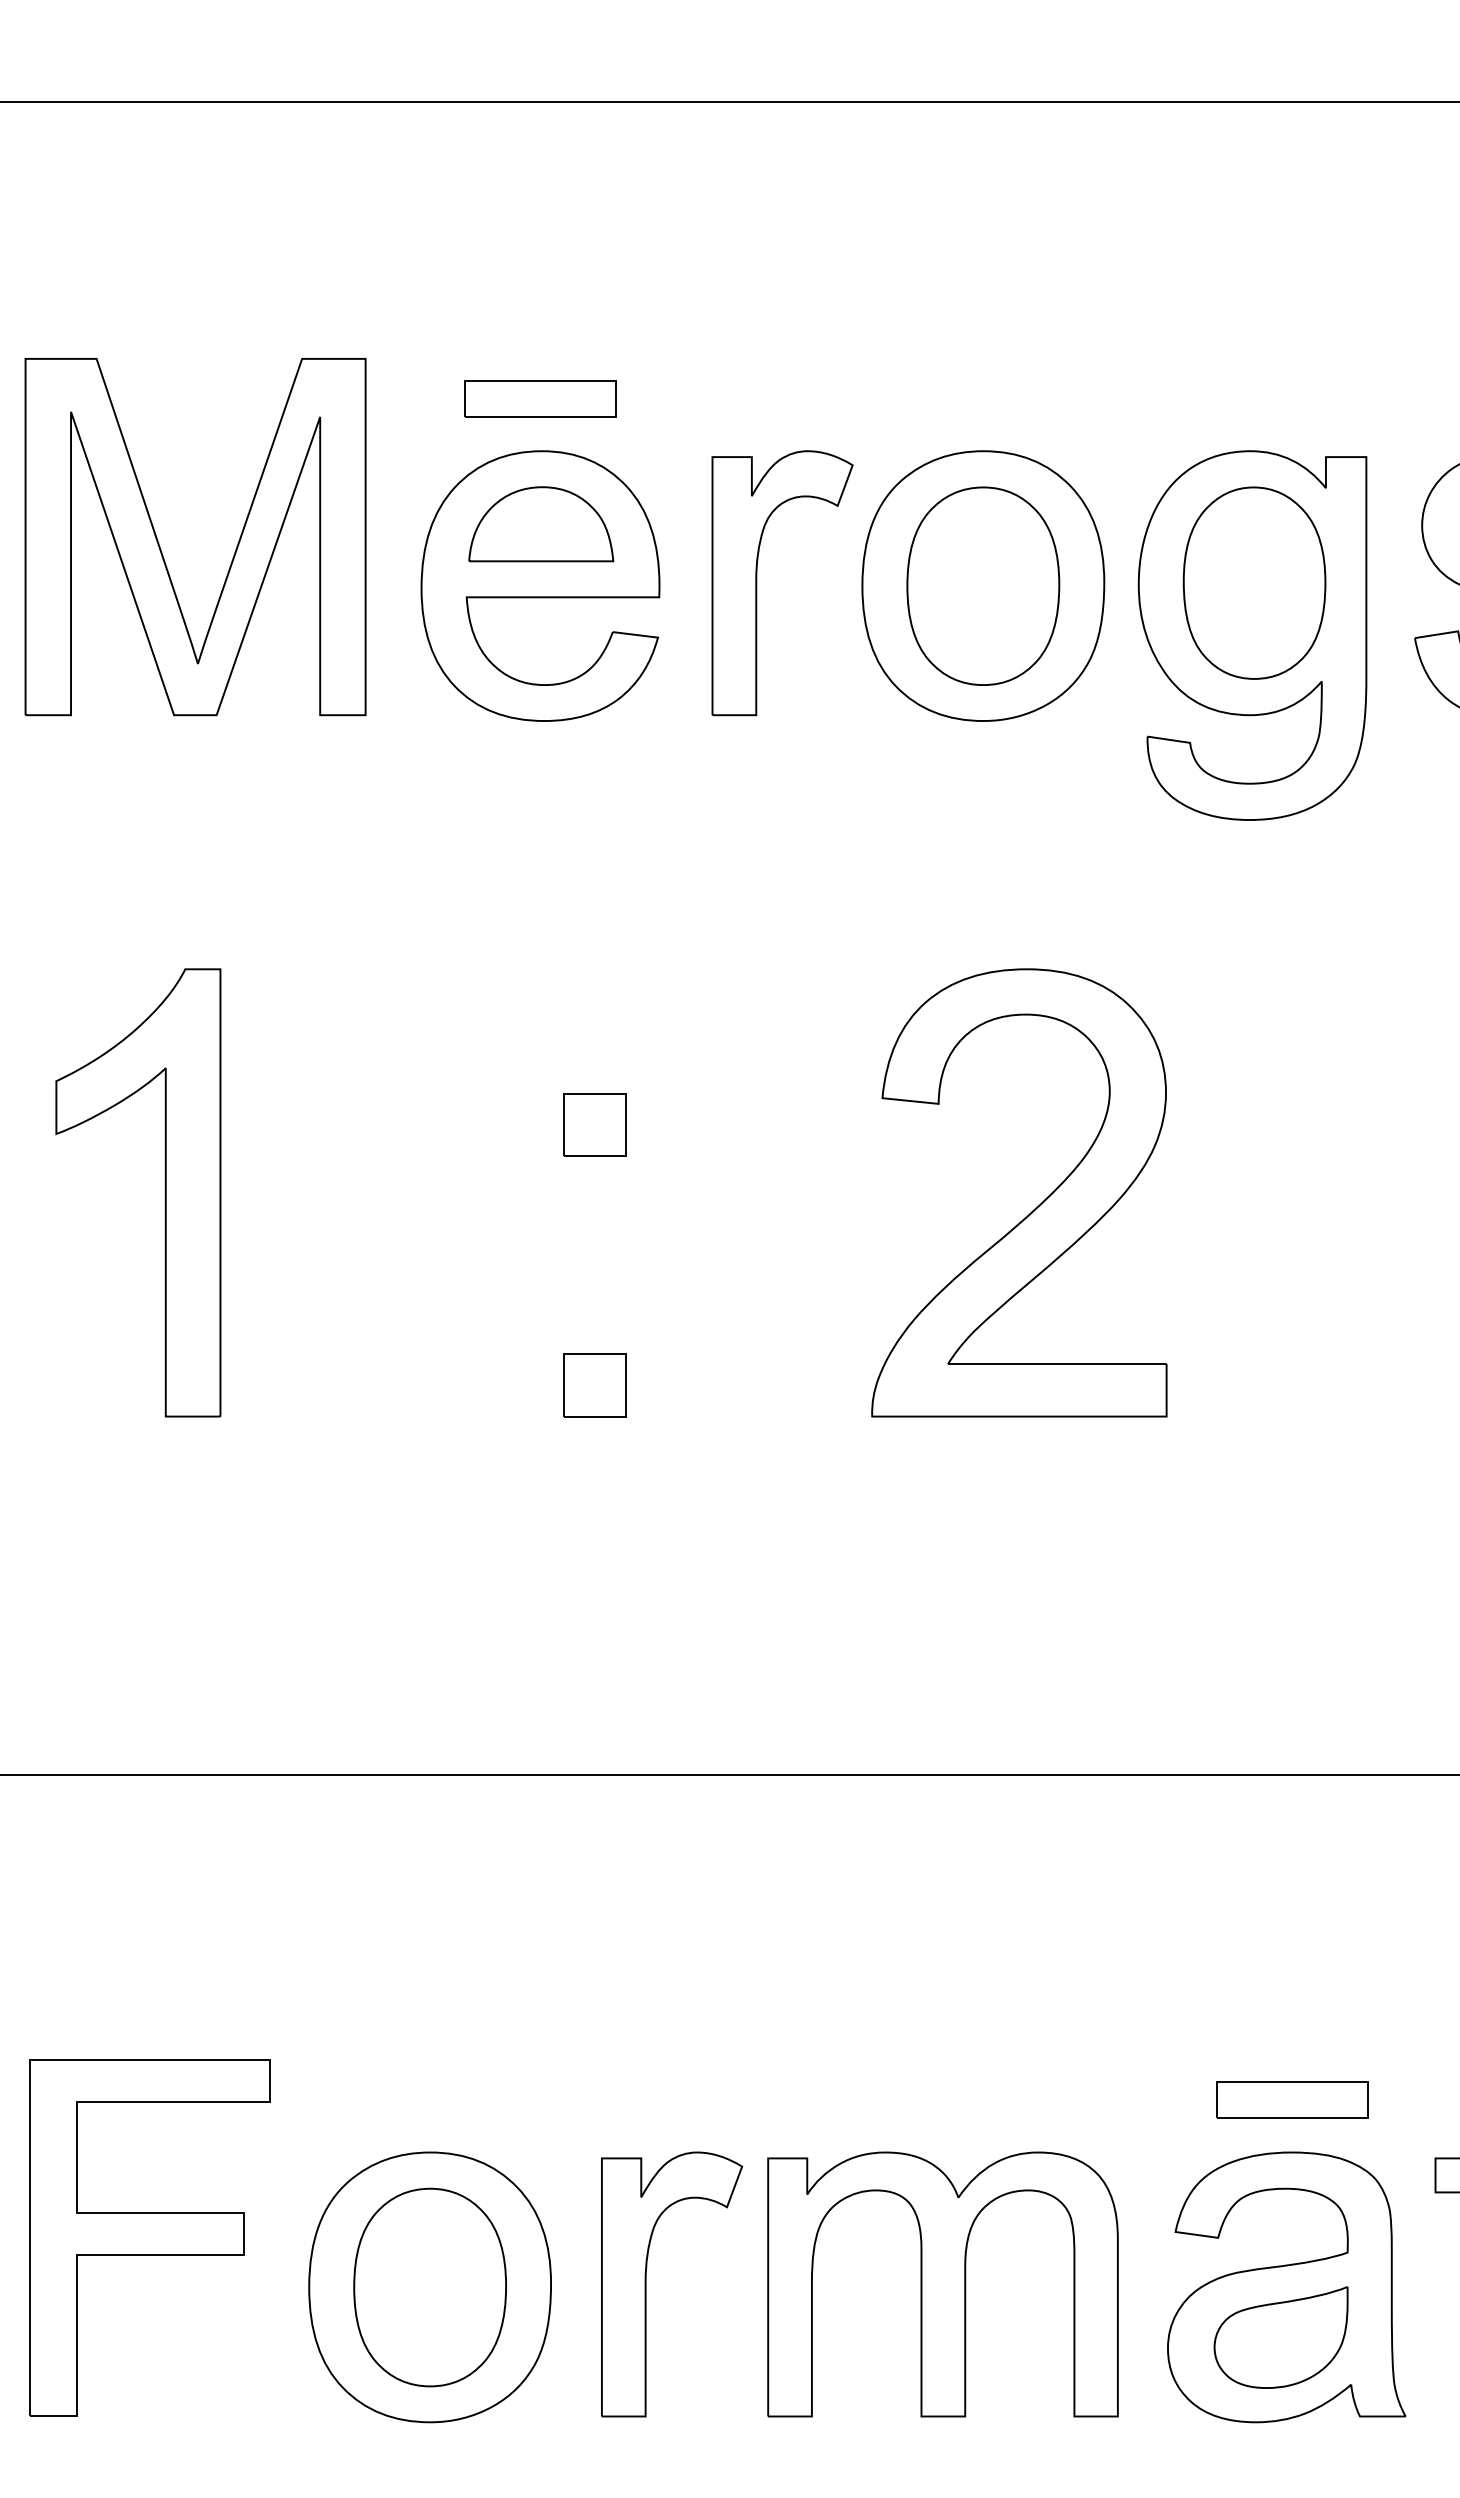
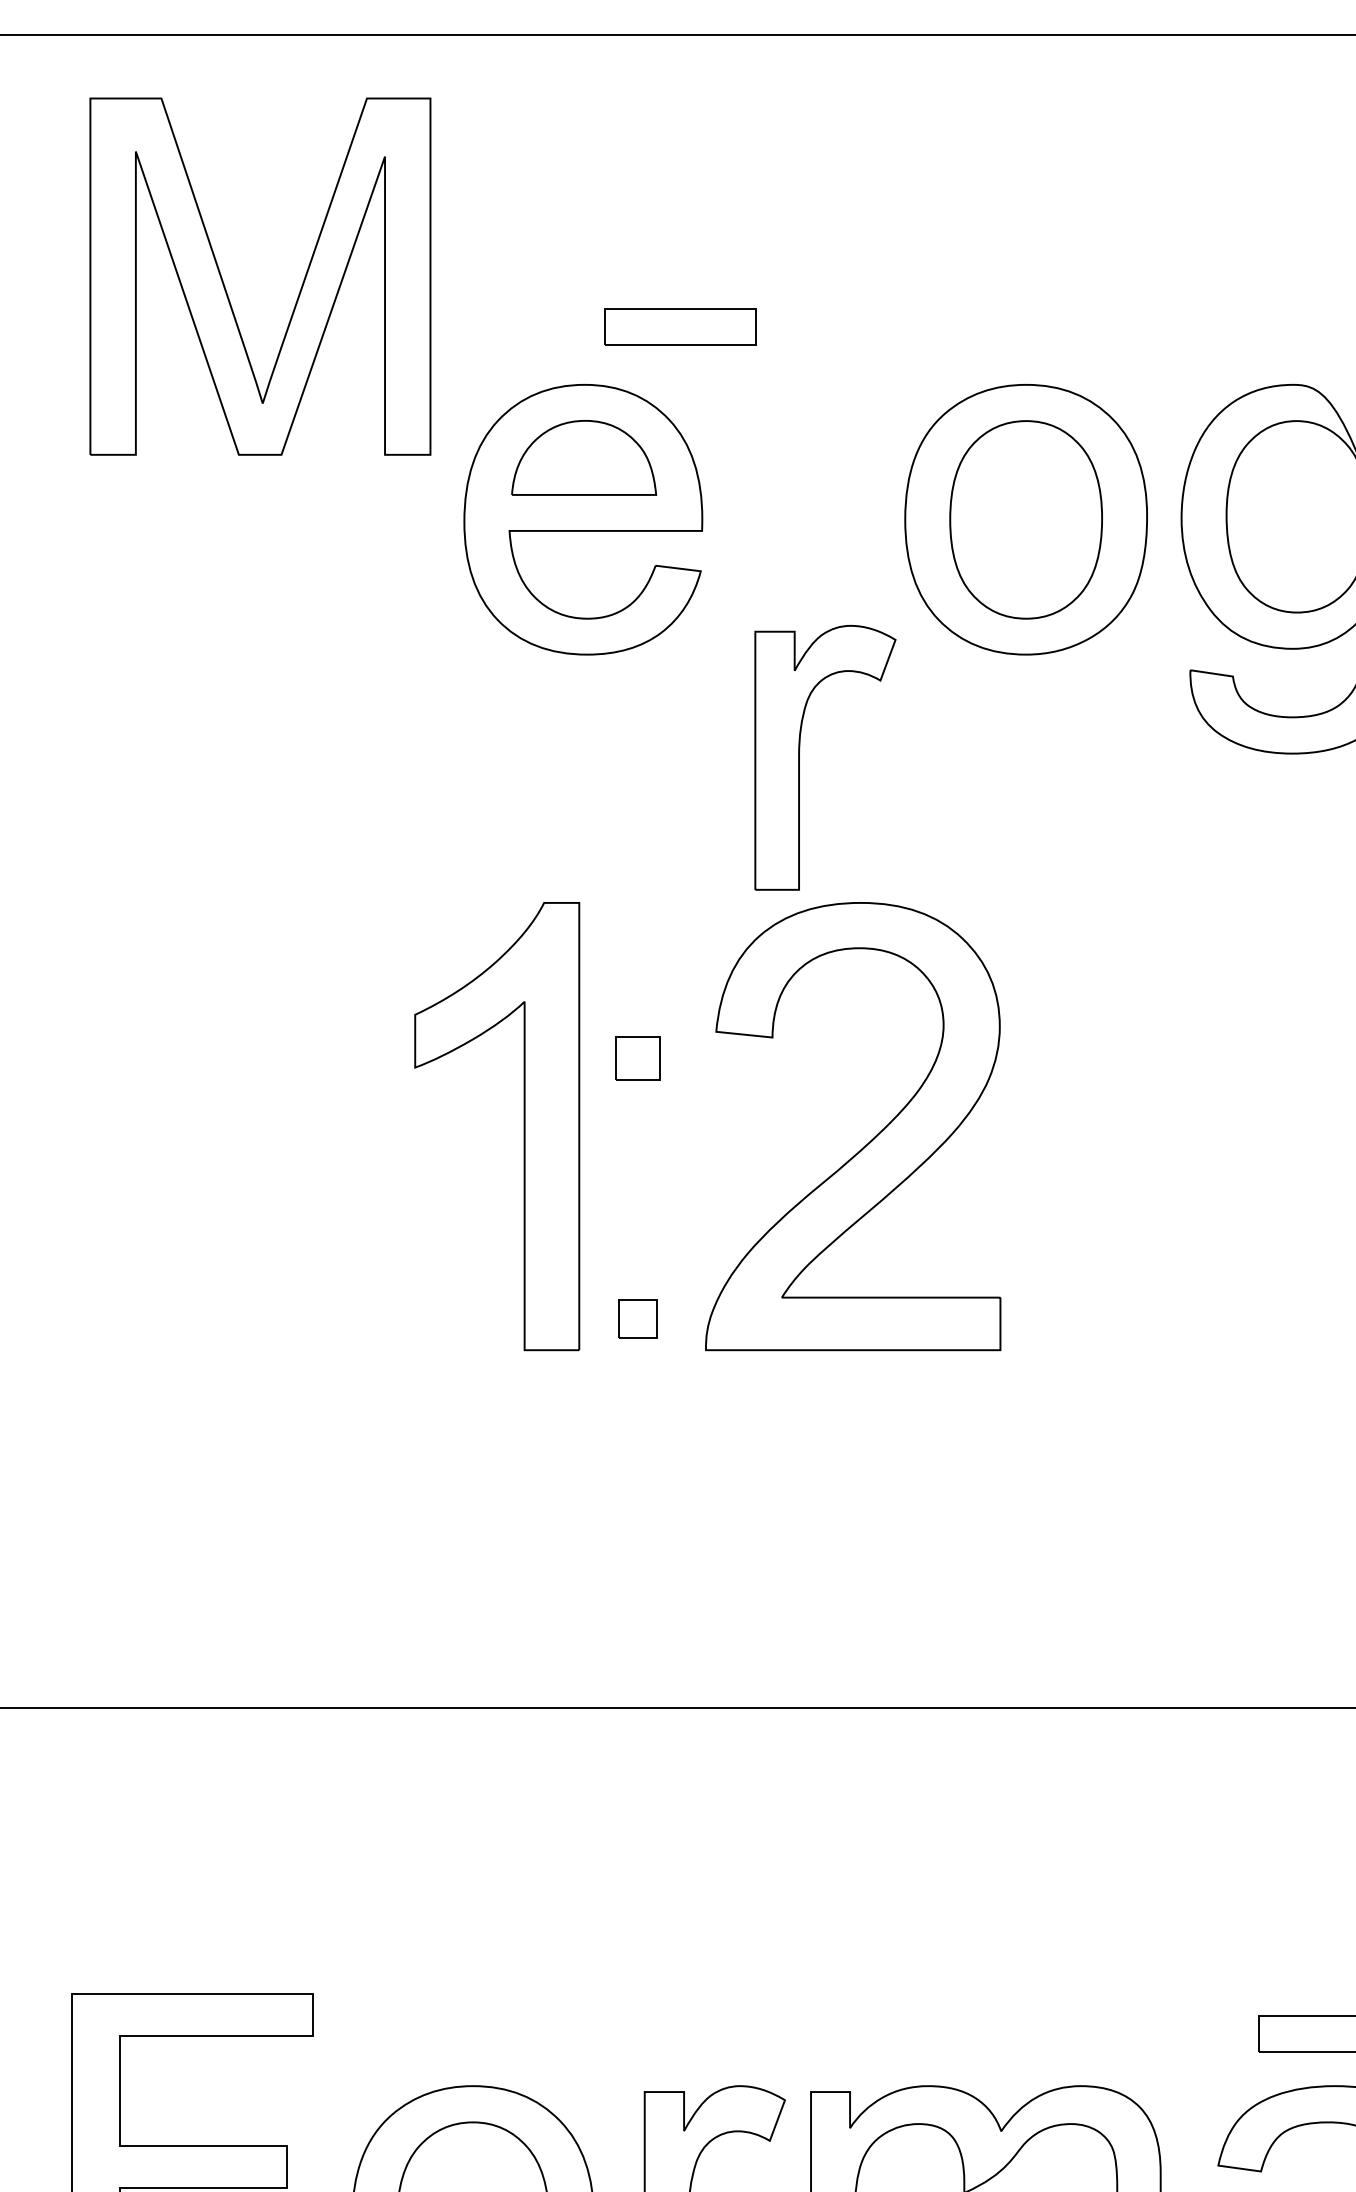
part: (540, 398) -> (680, 326), moved
part: (161, 549) -> (226, 289), moved
part: (757, 583) -> (800, 758), moved
part: (594, 1124) -> (637, 1058), size x0.7
part: (164, 1192) -> (523, 1126), moved
part: (1035, 1207) -> (869, 1141), moved
part: (594, 1385) -> (637, 1319), size x0.6

